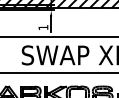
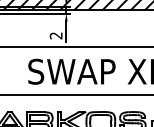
text: (43, 27) -> (56, 35), 1 -> 2

